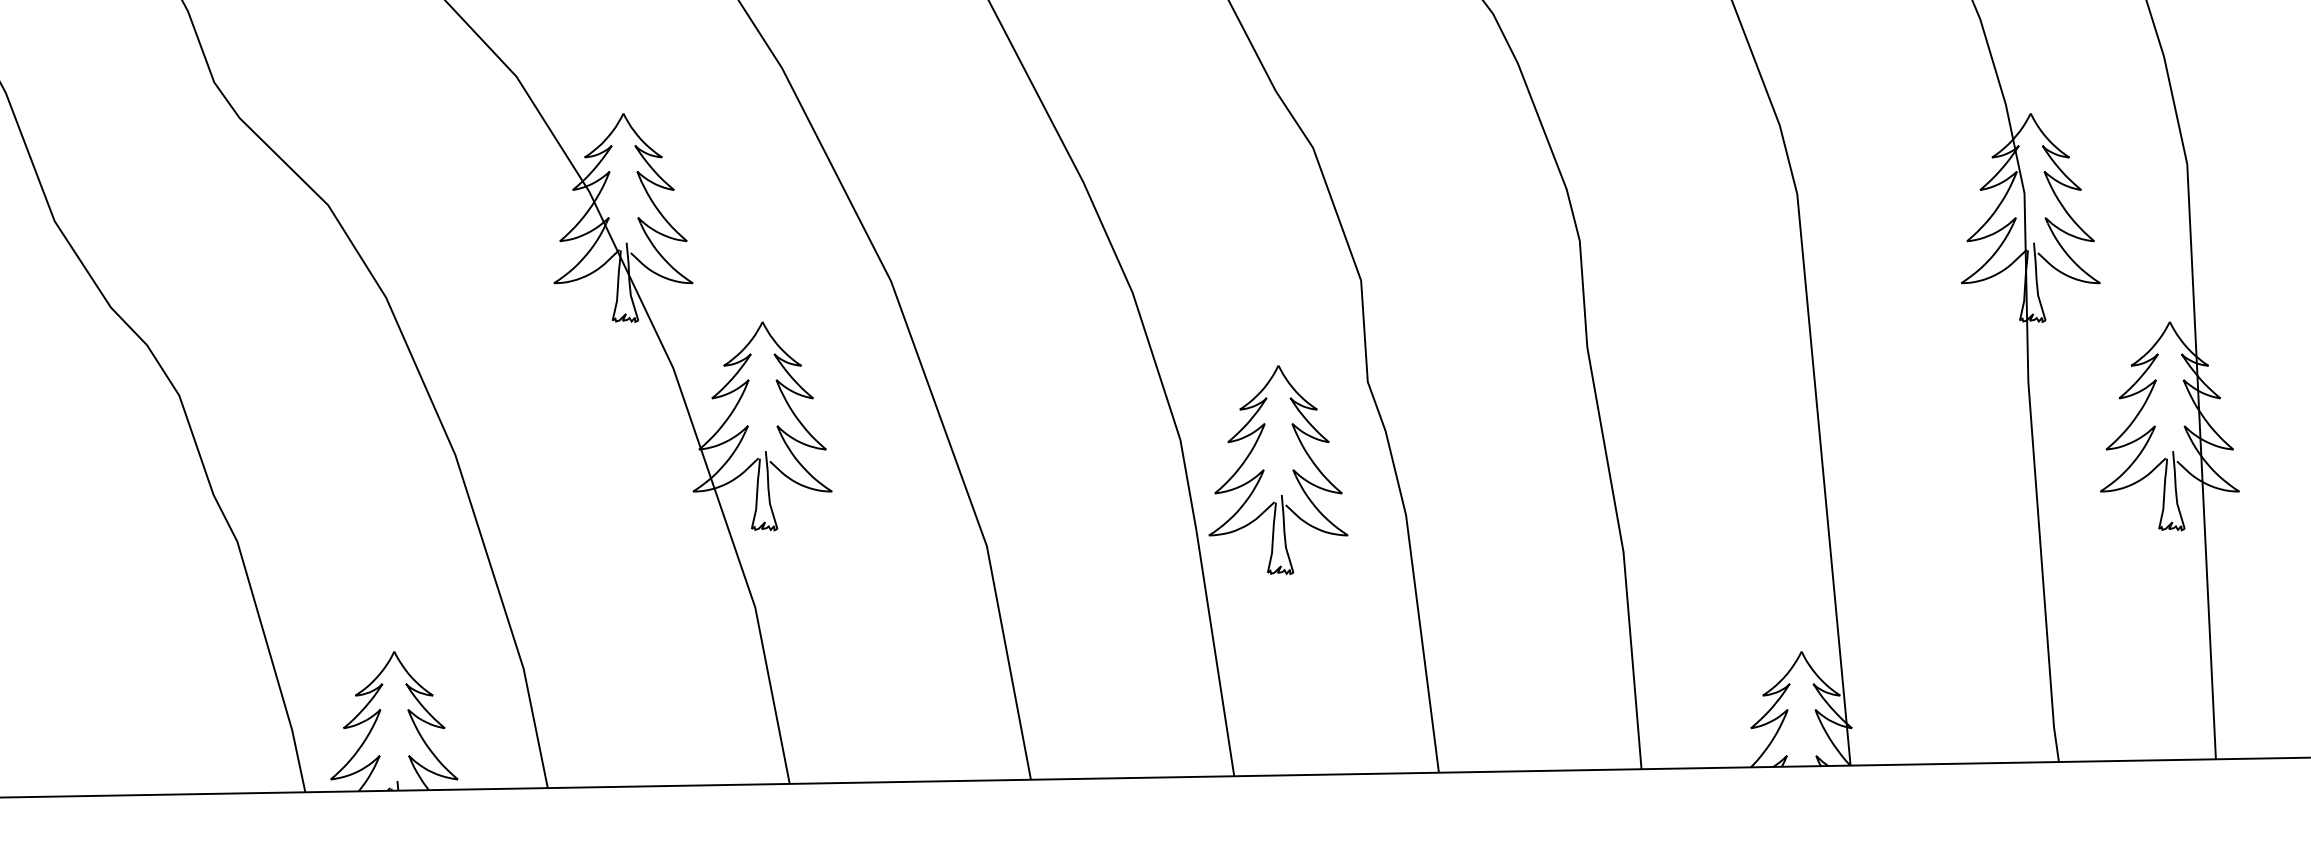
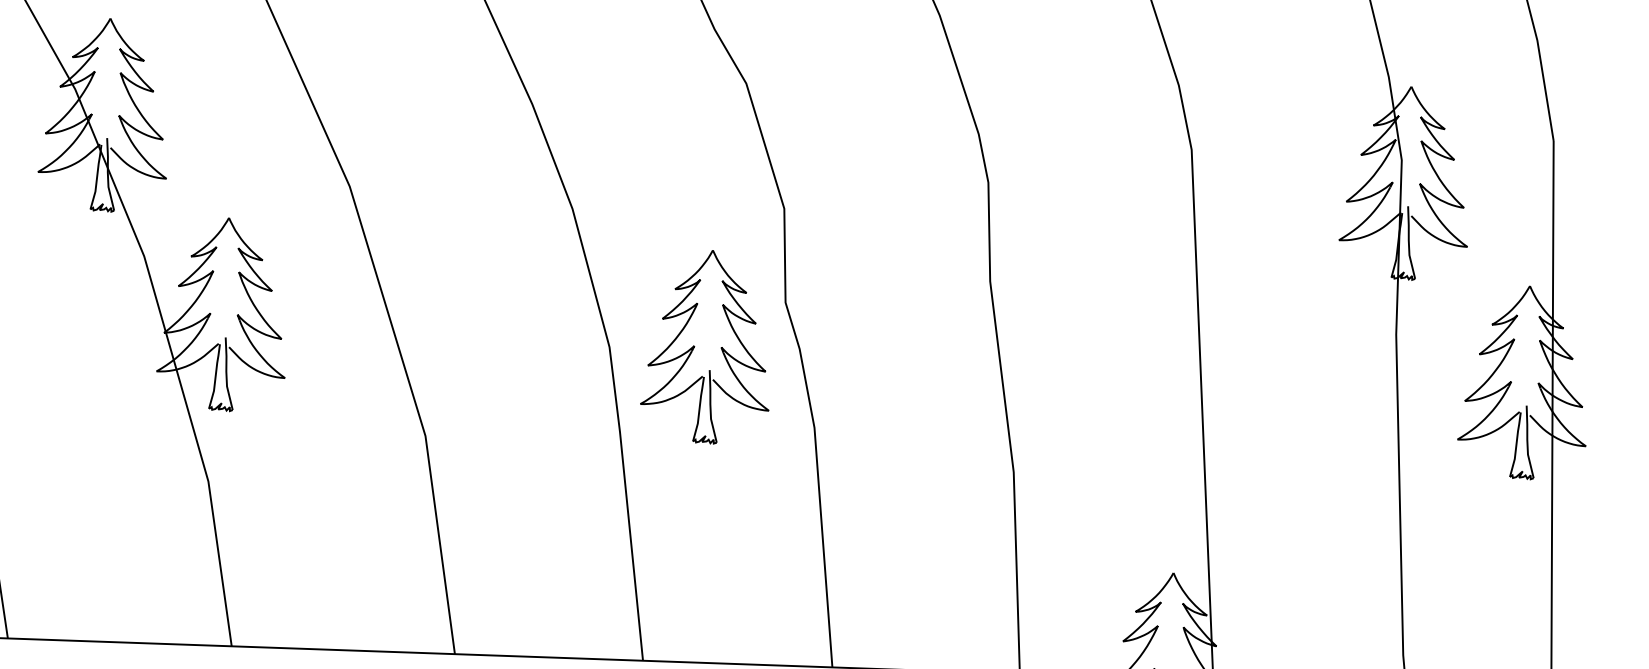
part: (1264, 470) -> (694, 346), moved

